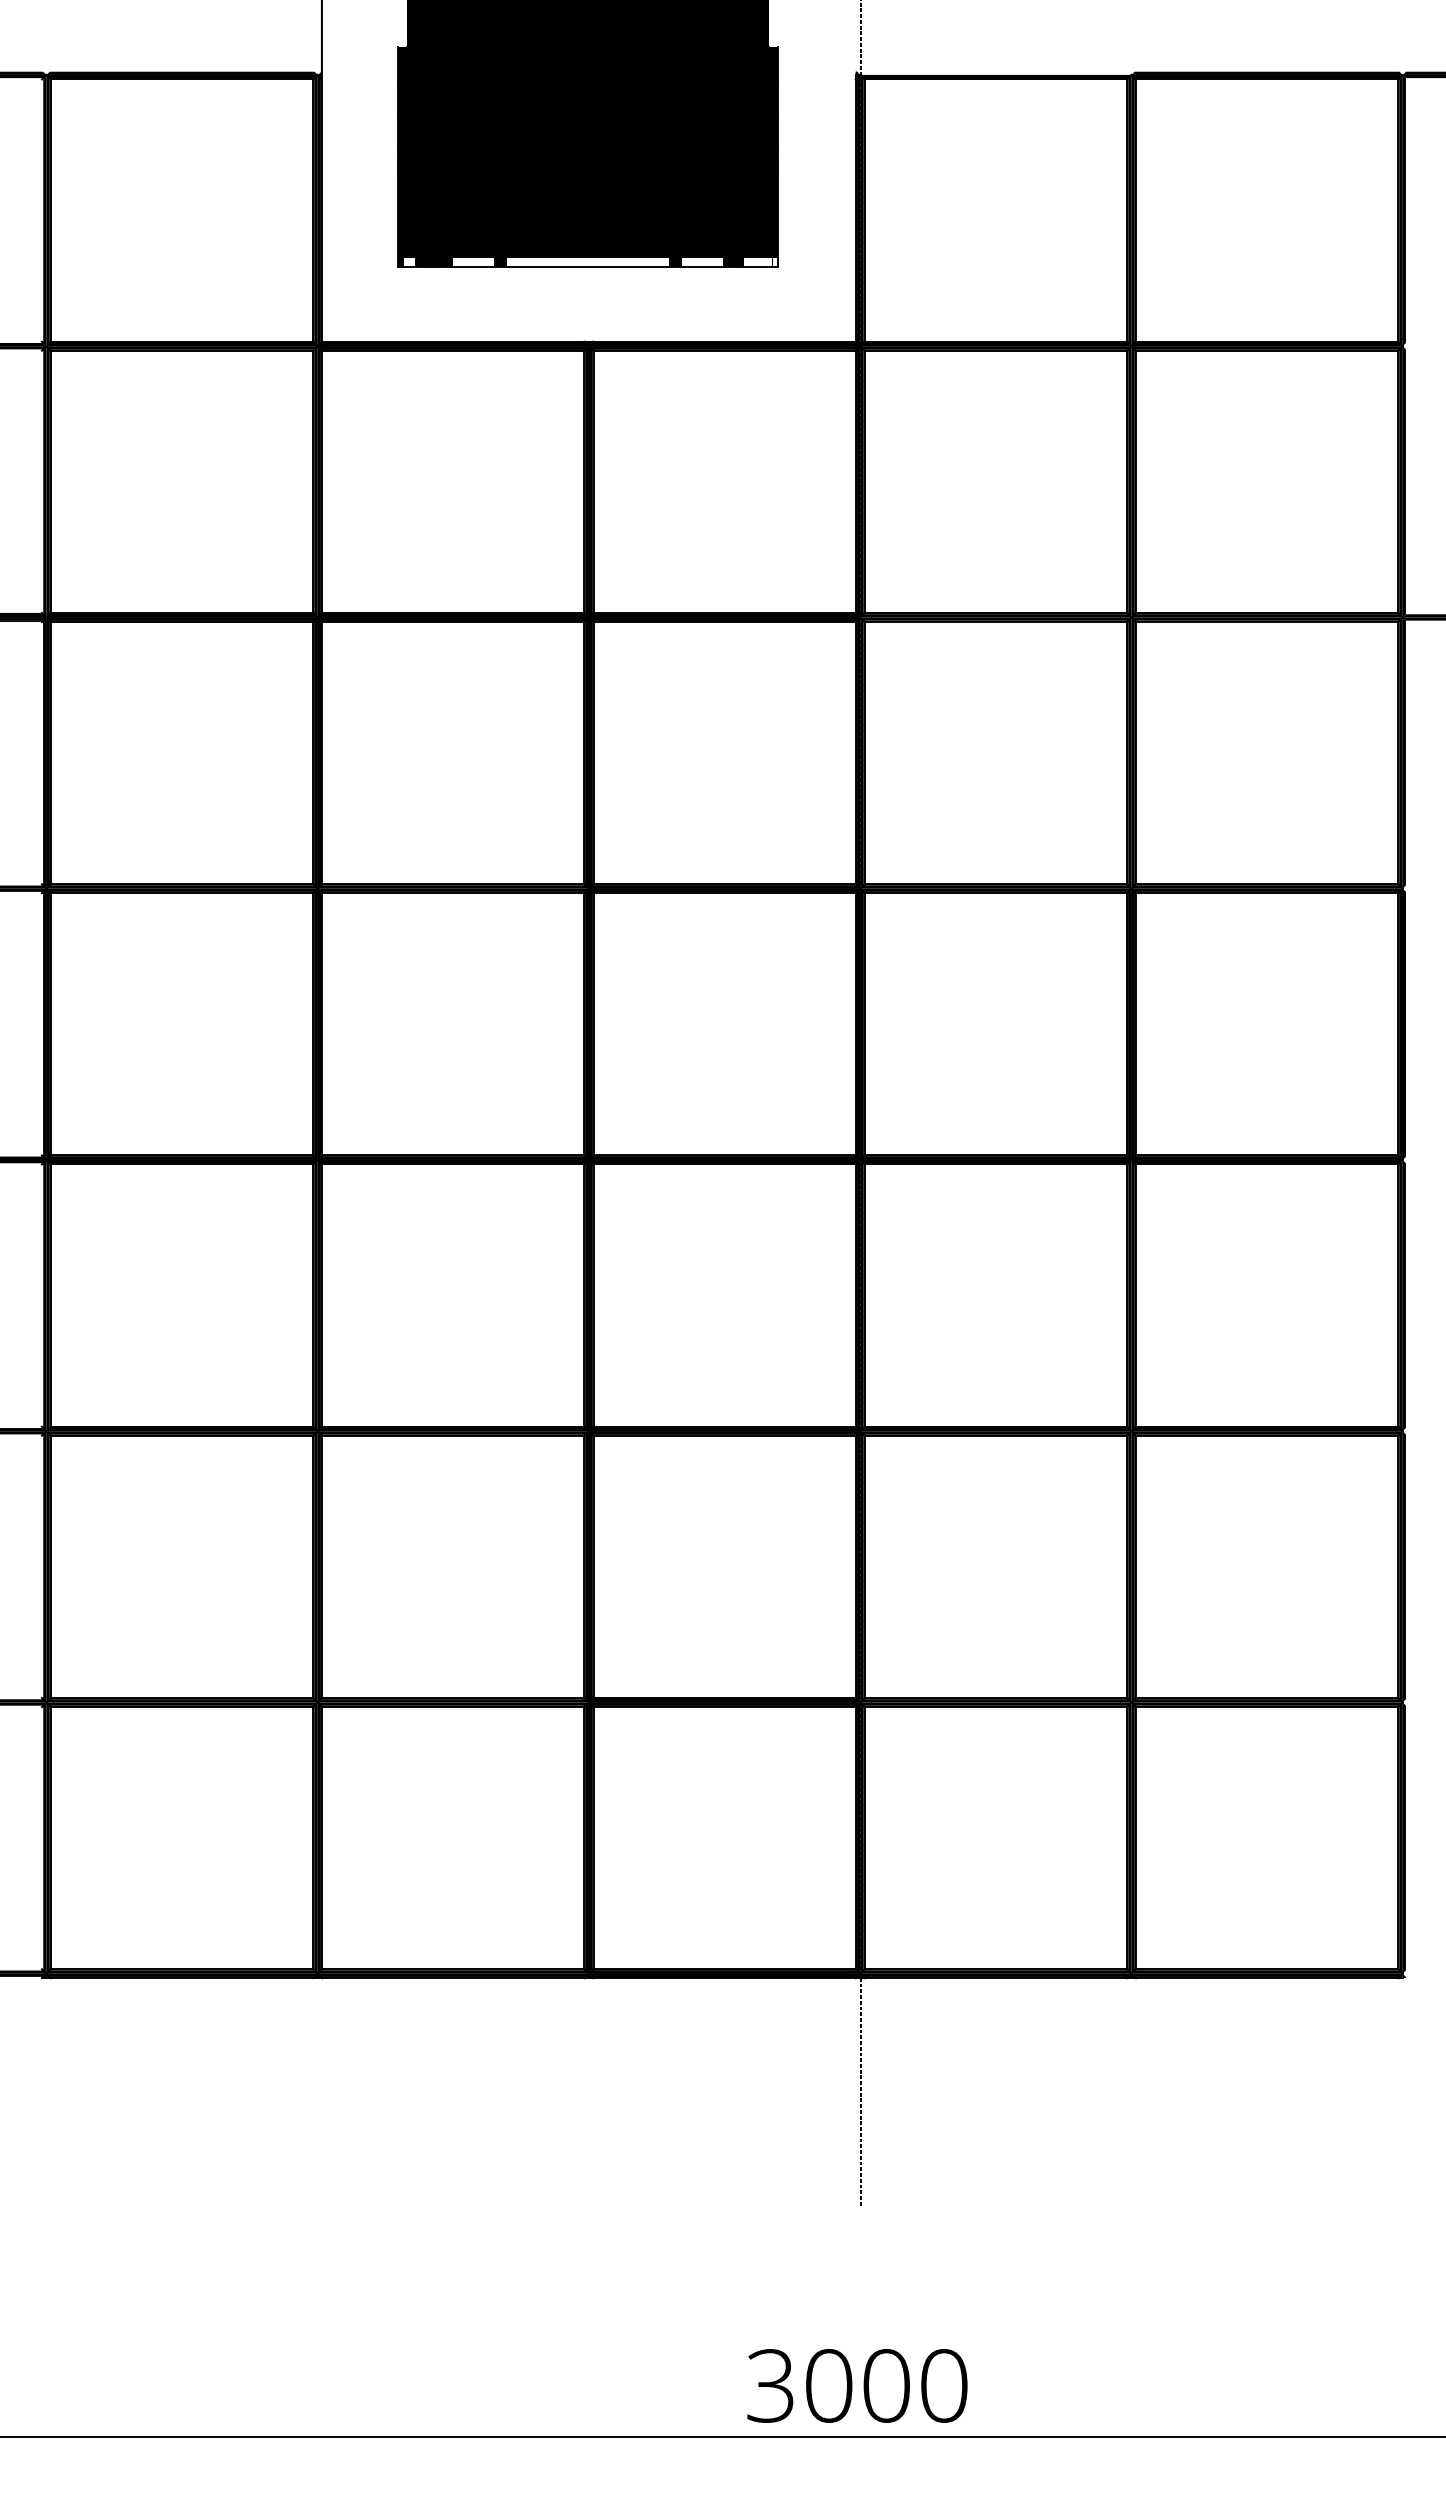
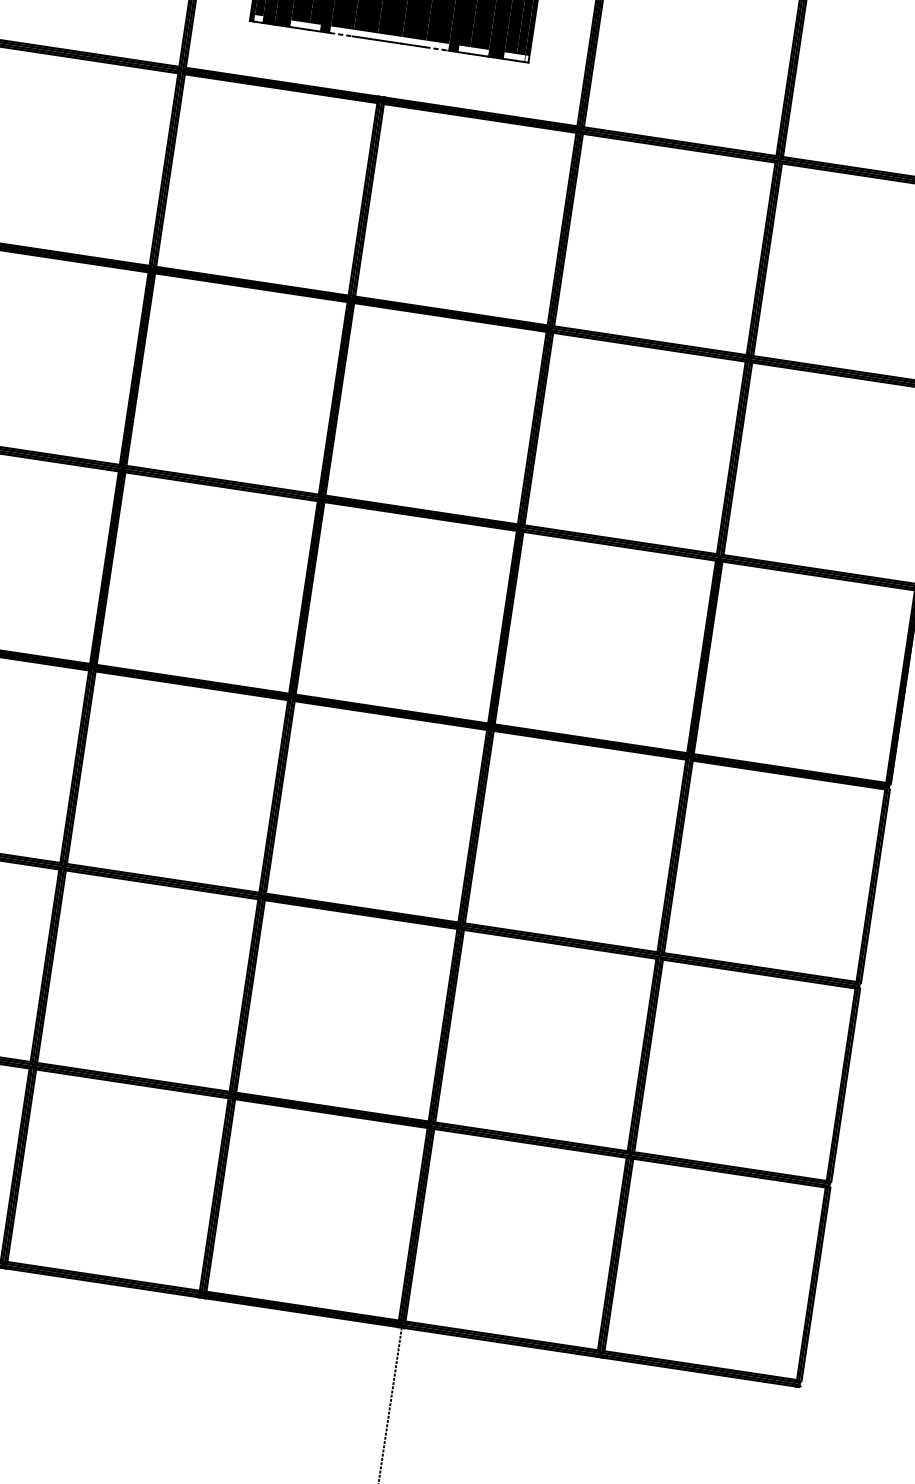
line: (523, 266) -> (341, 34), solid -> dashed
line: (652, 266) -> (436, 48), solid -> dashed

